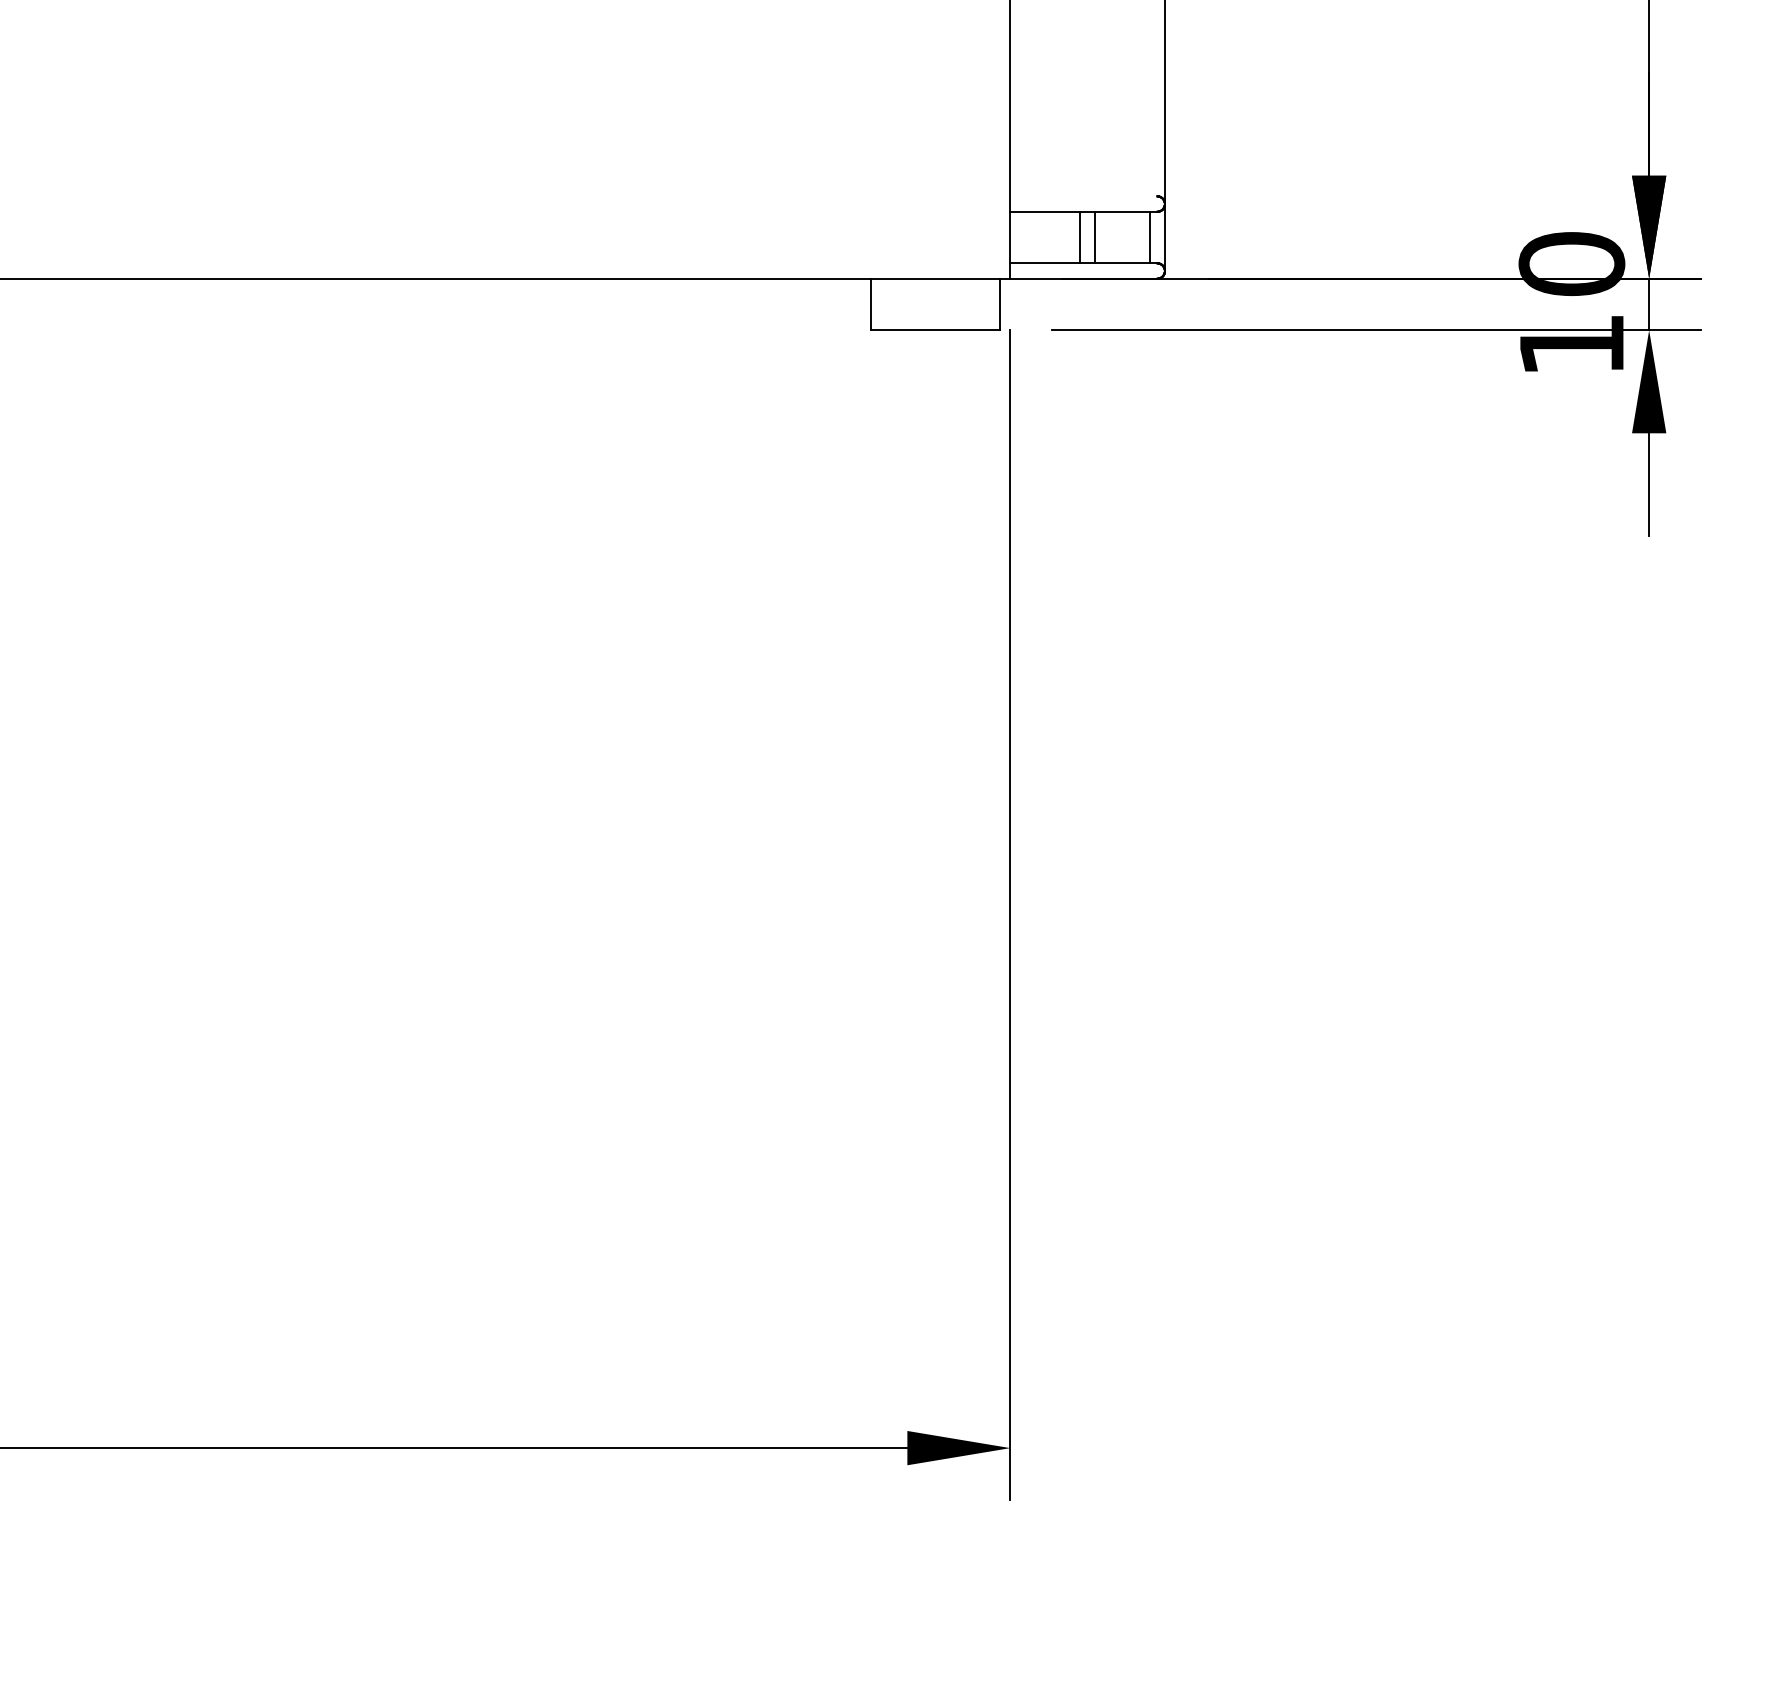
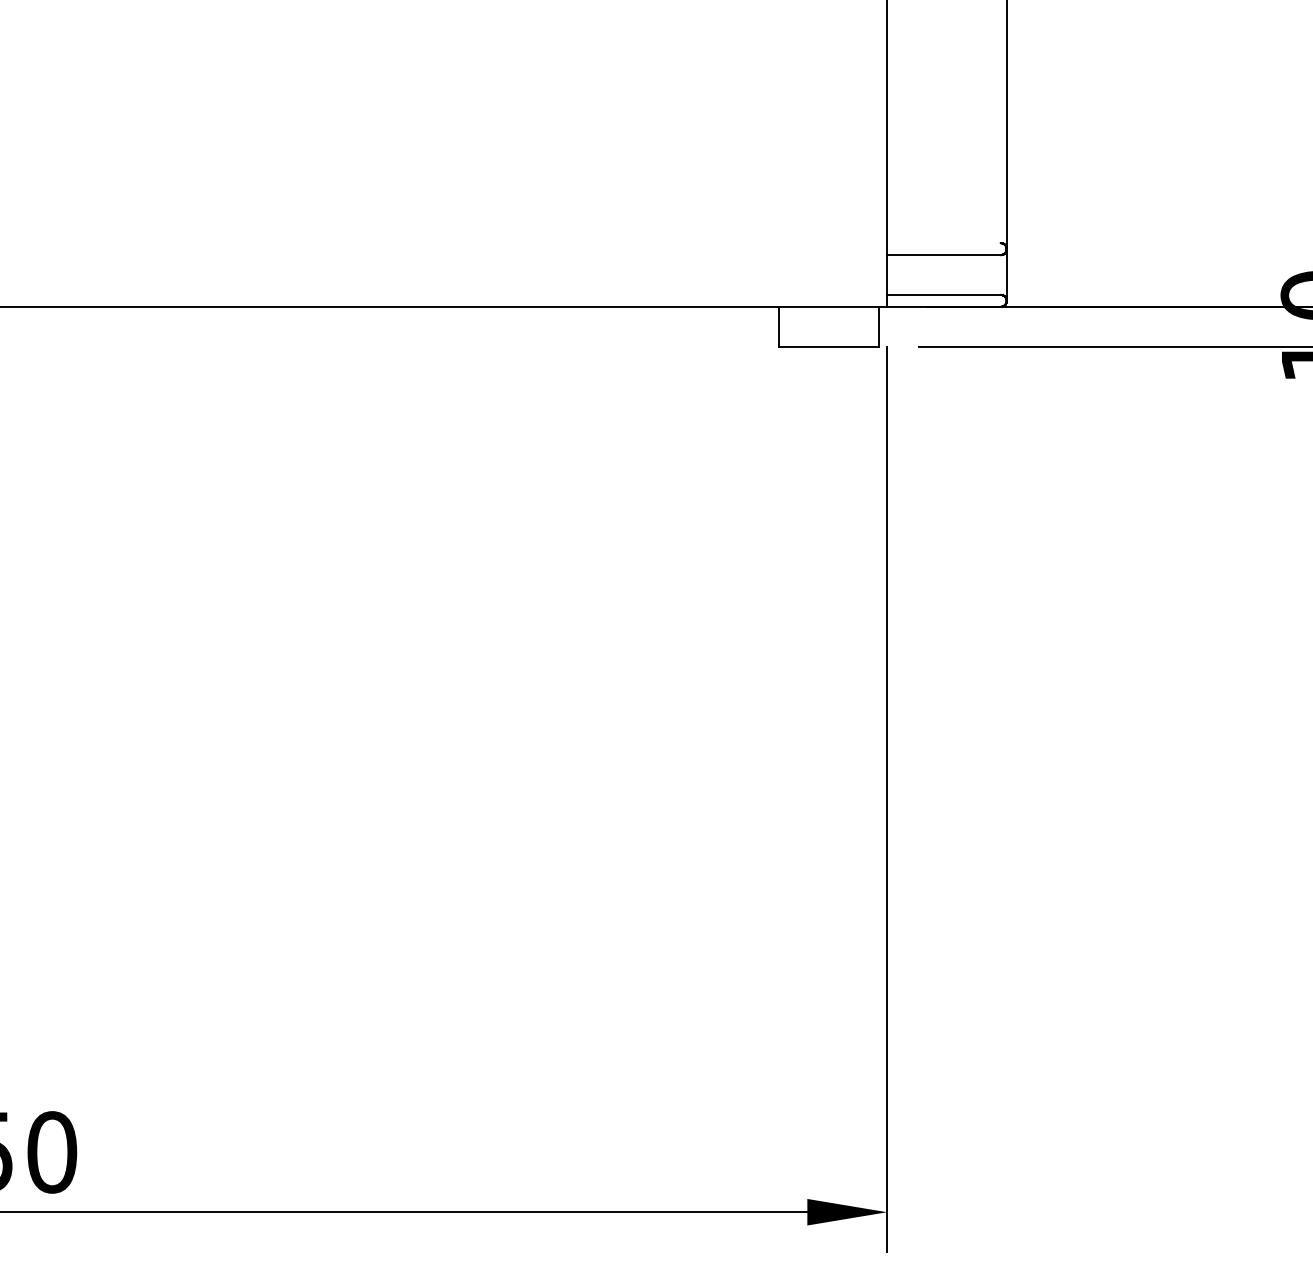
line: (1079, 237) -> (940, 274), removed
line: (1095, 237) -> (952, 274), removed
line: (1149, 237) -> (994, 274), removed

